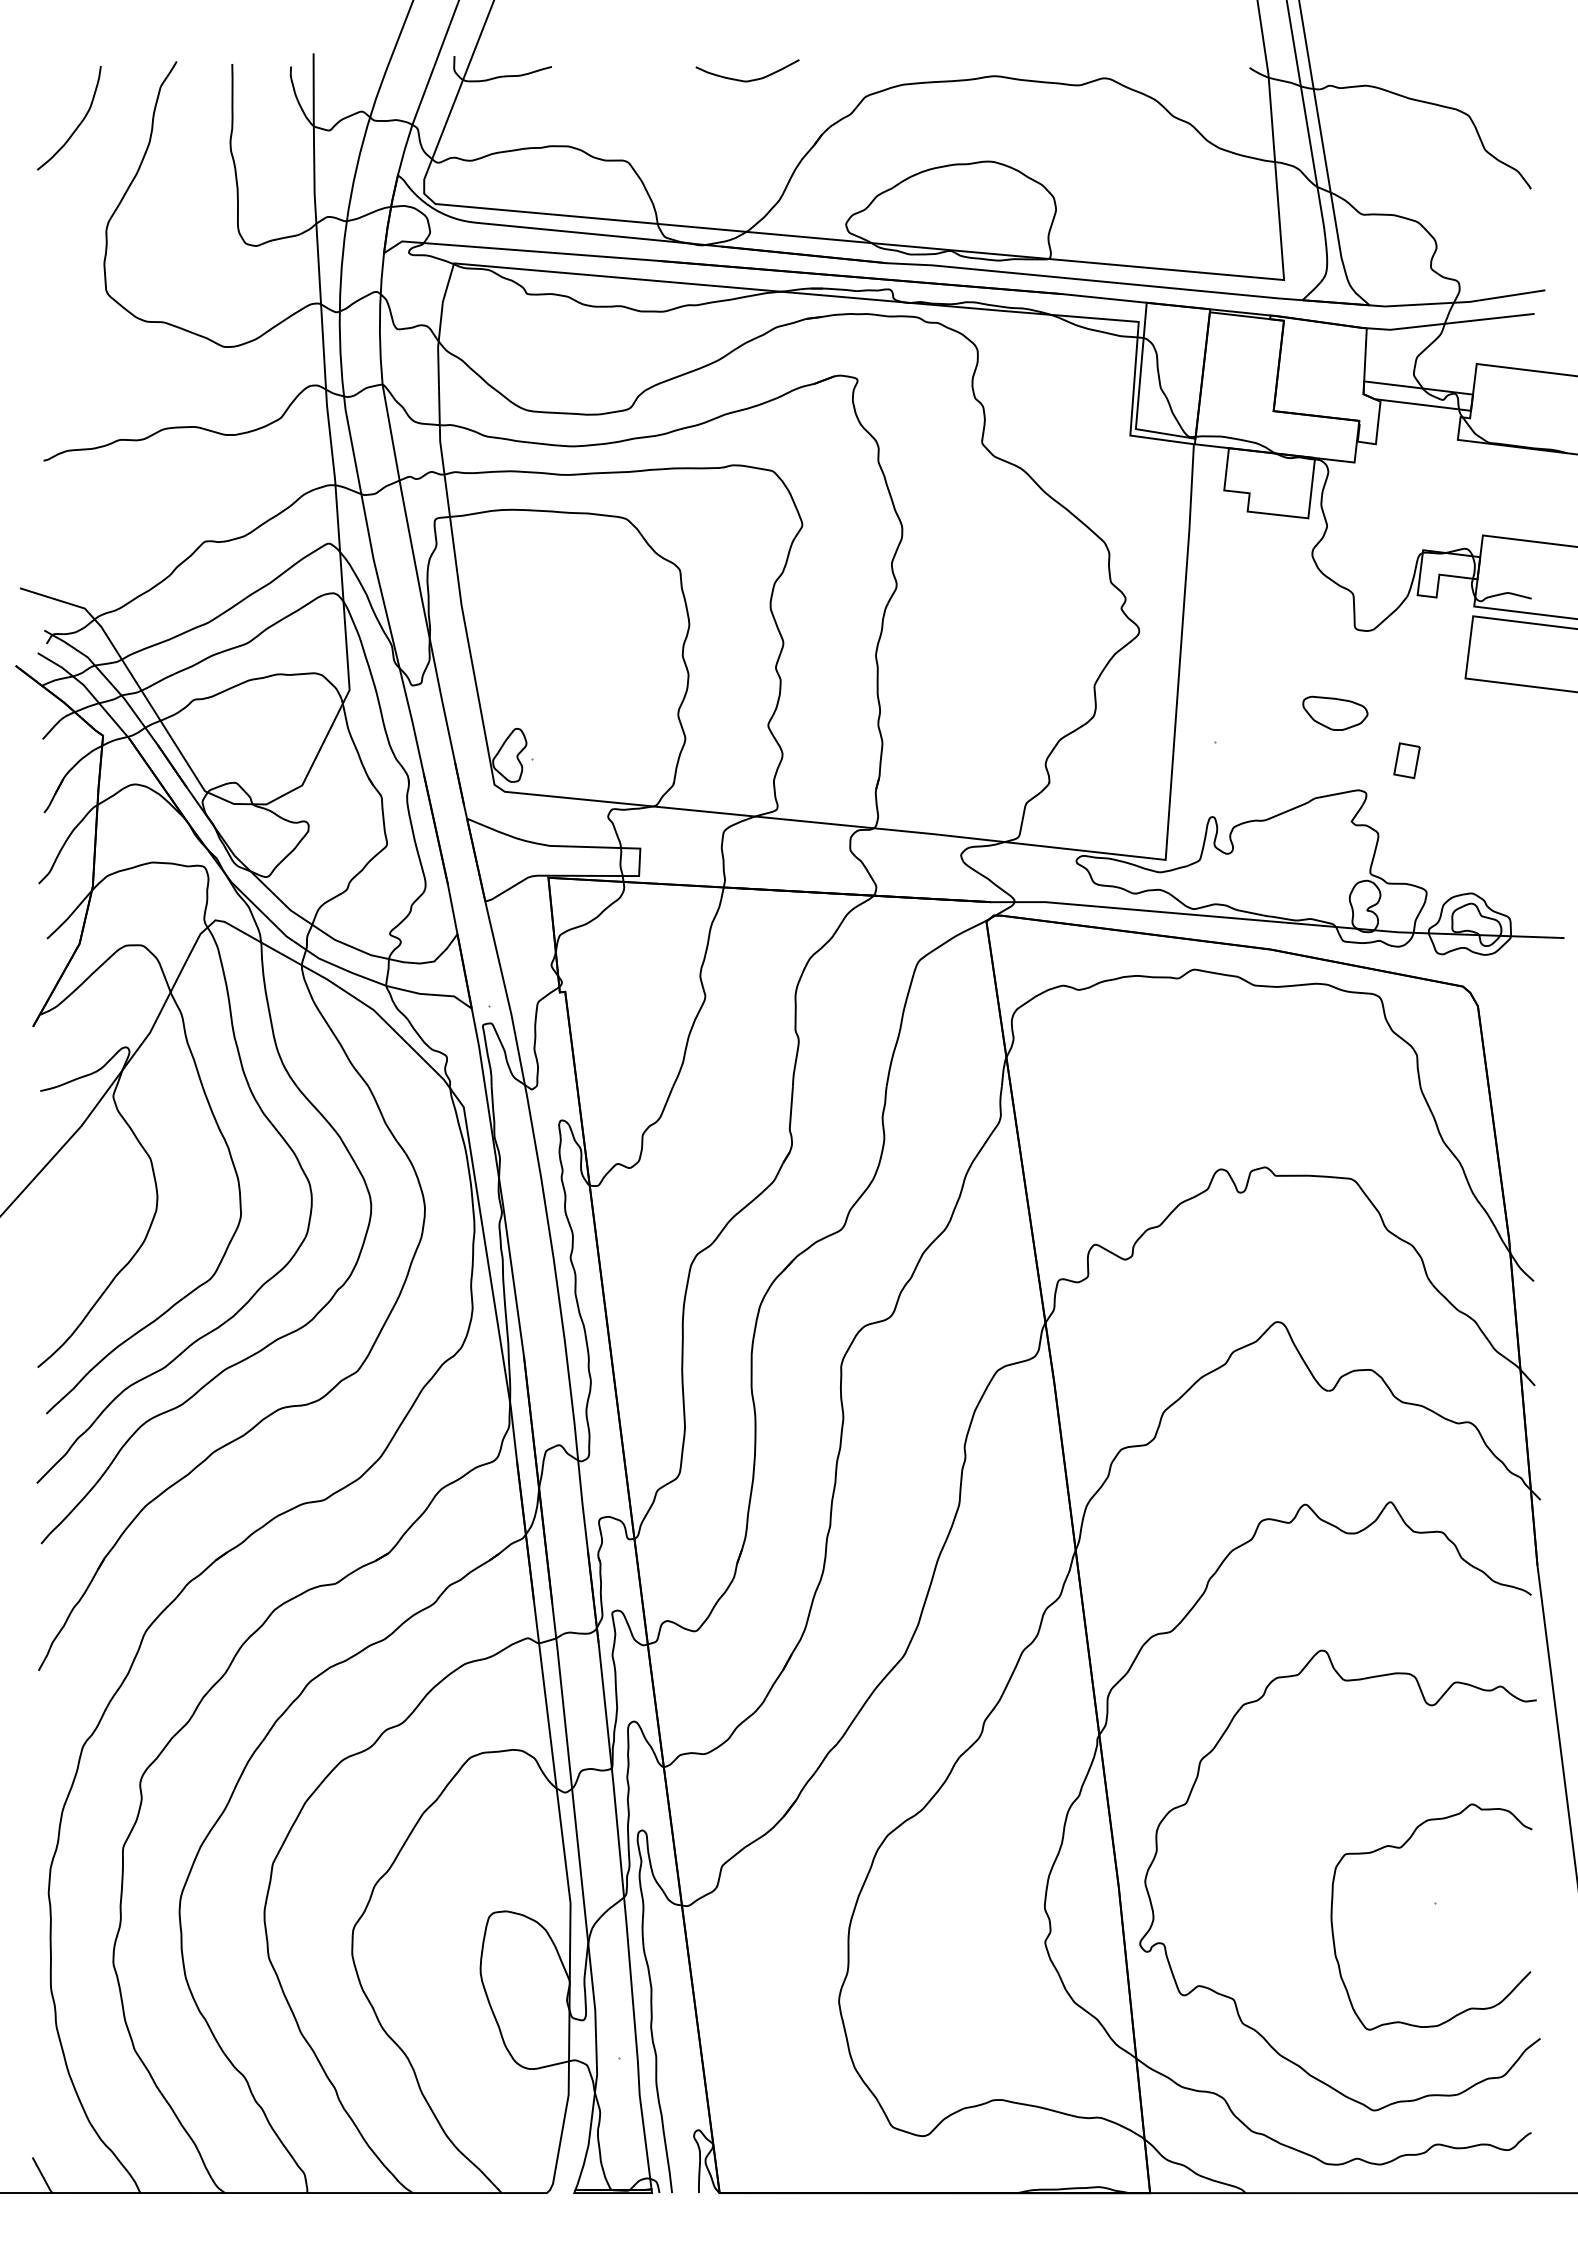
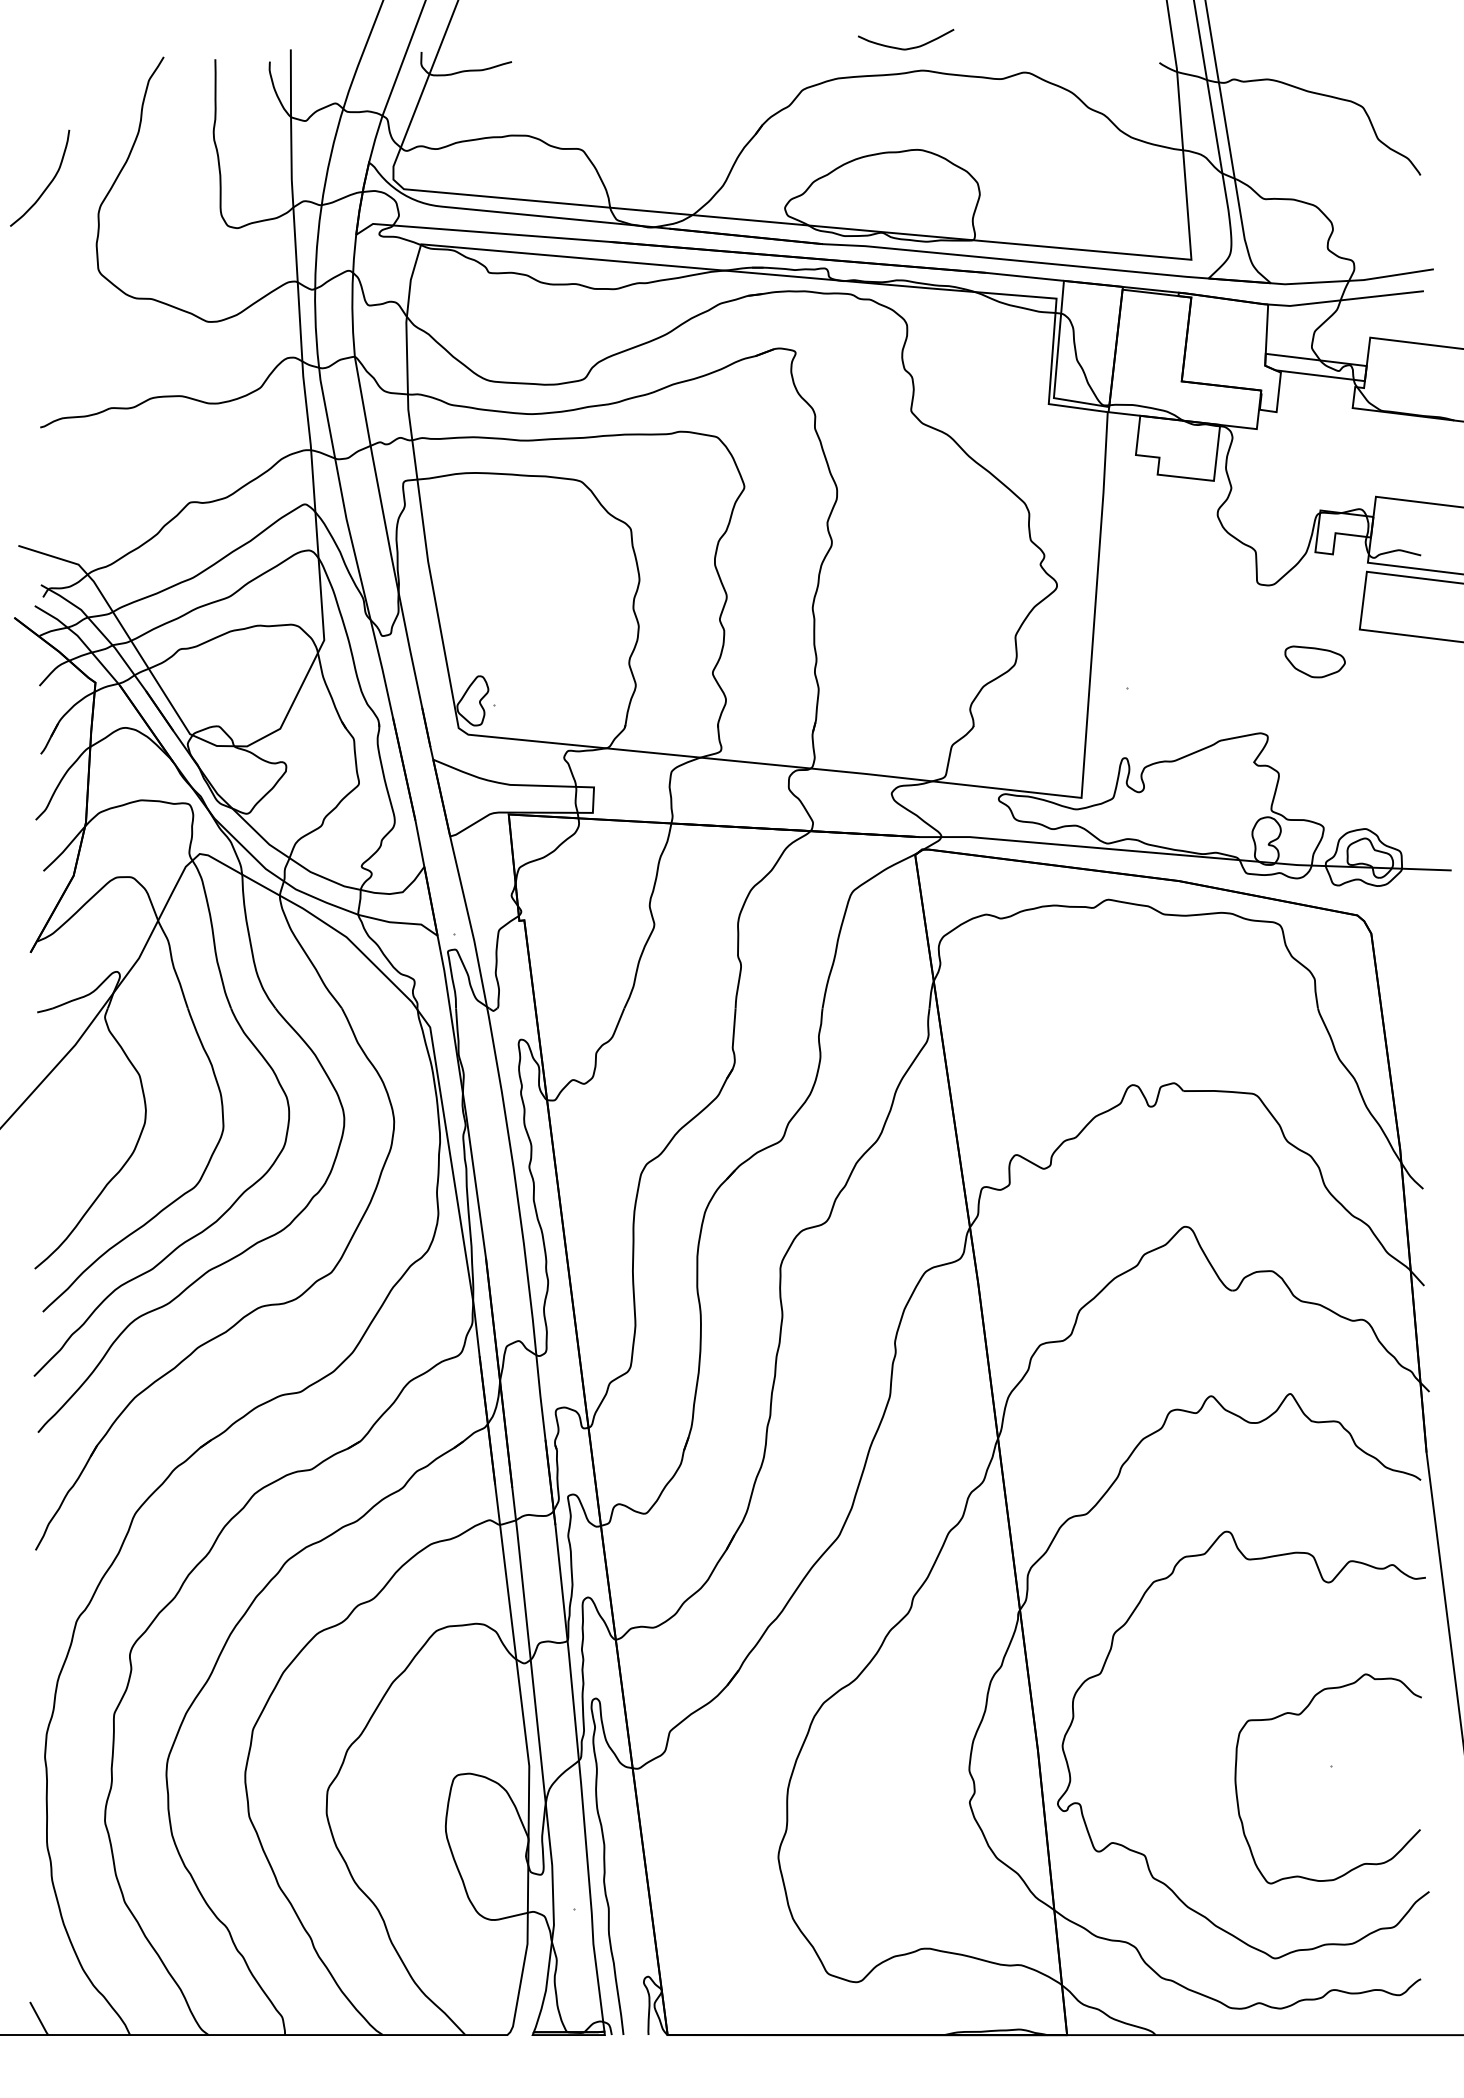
curve: (751, 79) -> (909, 47), moved
curve: (77, 125) -> (47, 185), moved
part: (1335, 712) -> (1315, 661), moved
part: (1406, 760) -> (1305, 705), removed

